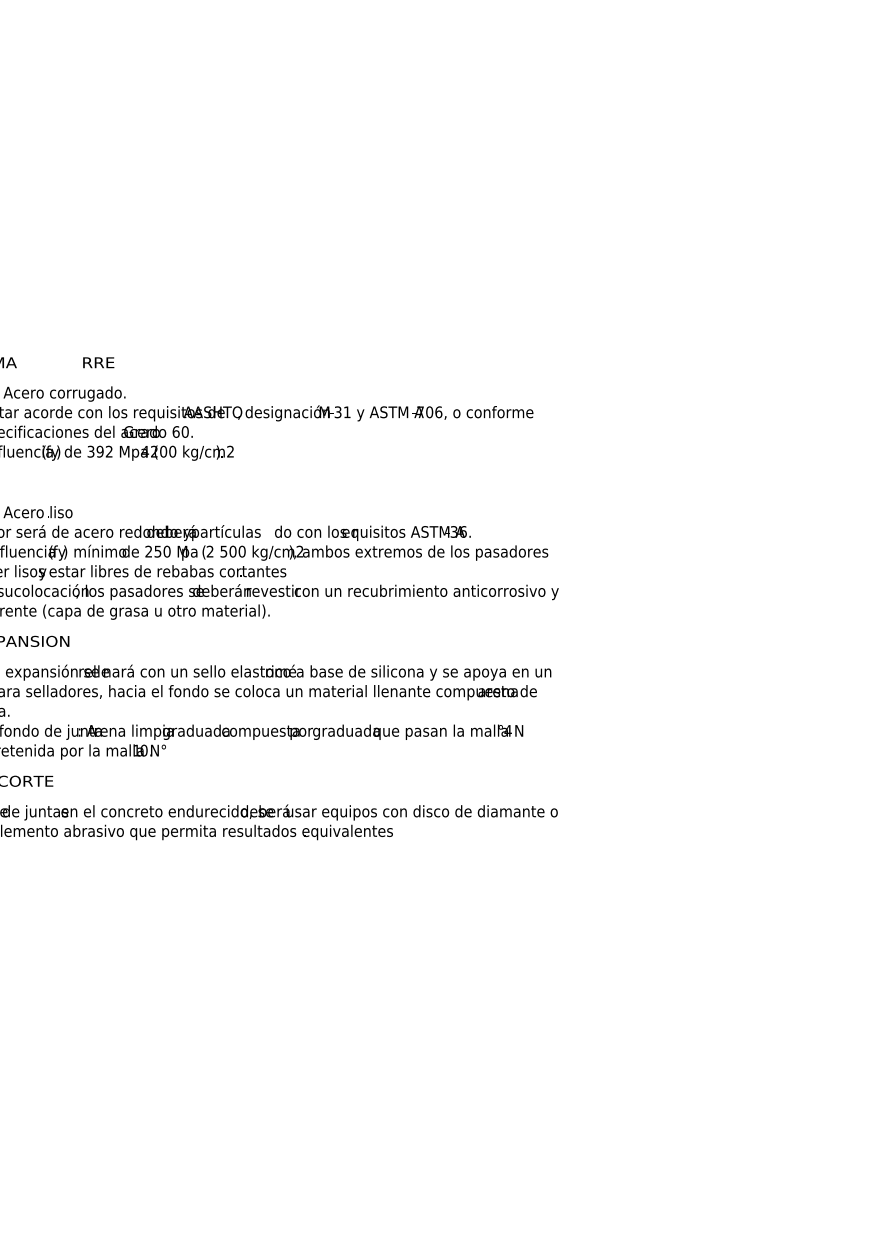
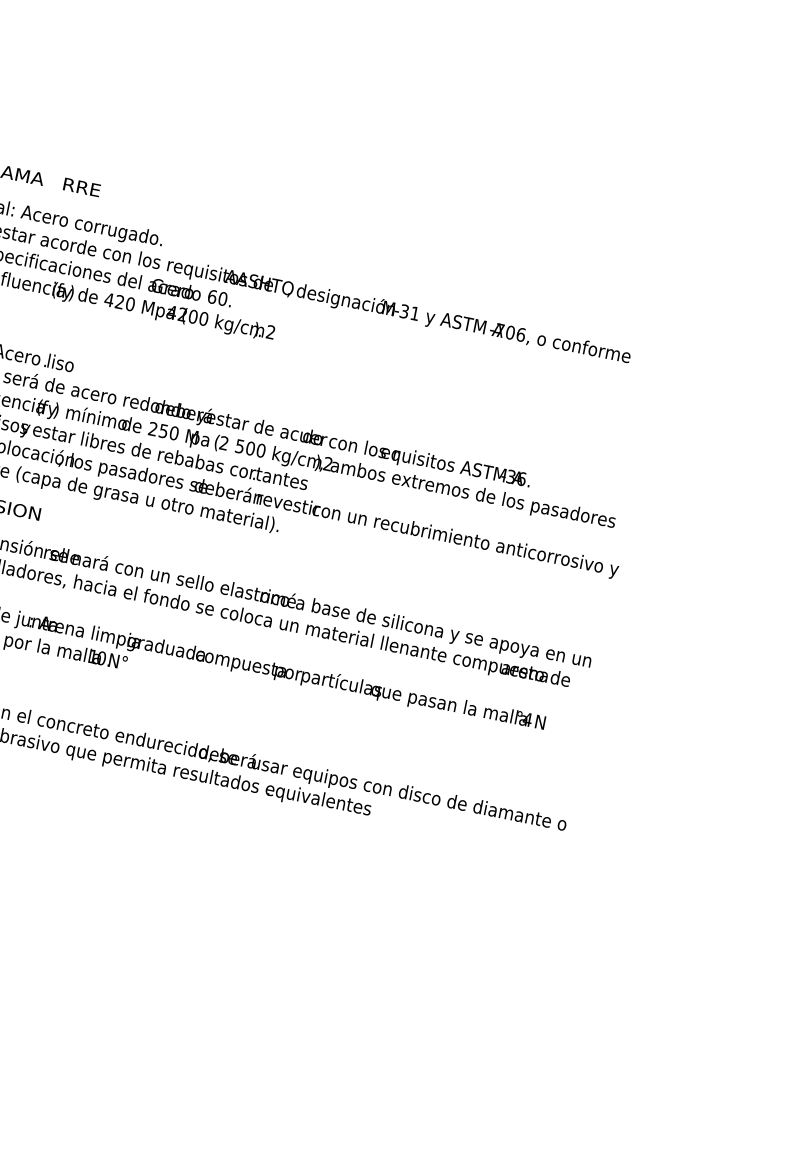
text: (98, 362) -> (81, 187), moved
text: (99, 451) -> (119, 301), 392 -> 420
text: (243, 532) -> (267, 428), partículas -> estar de acuer
text: (347, 731) -> (341, 683), graduada -> partículas

